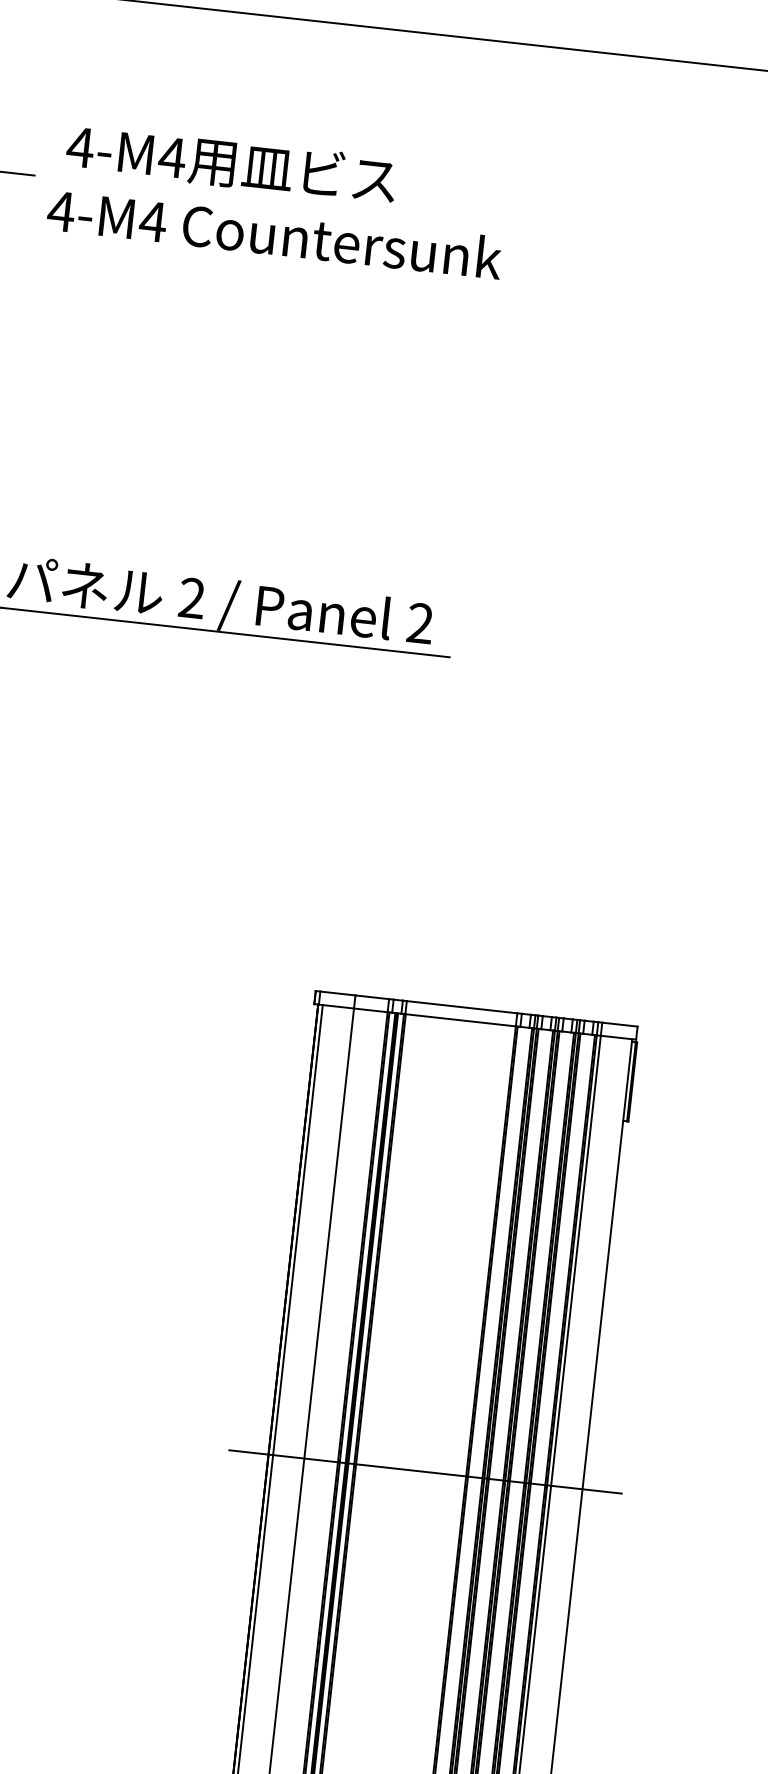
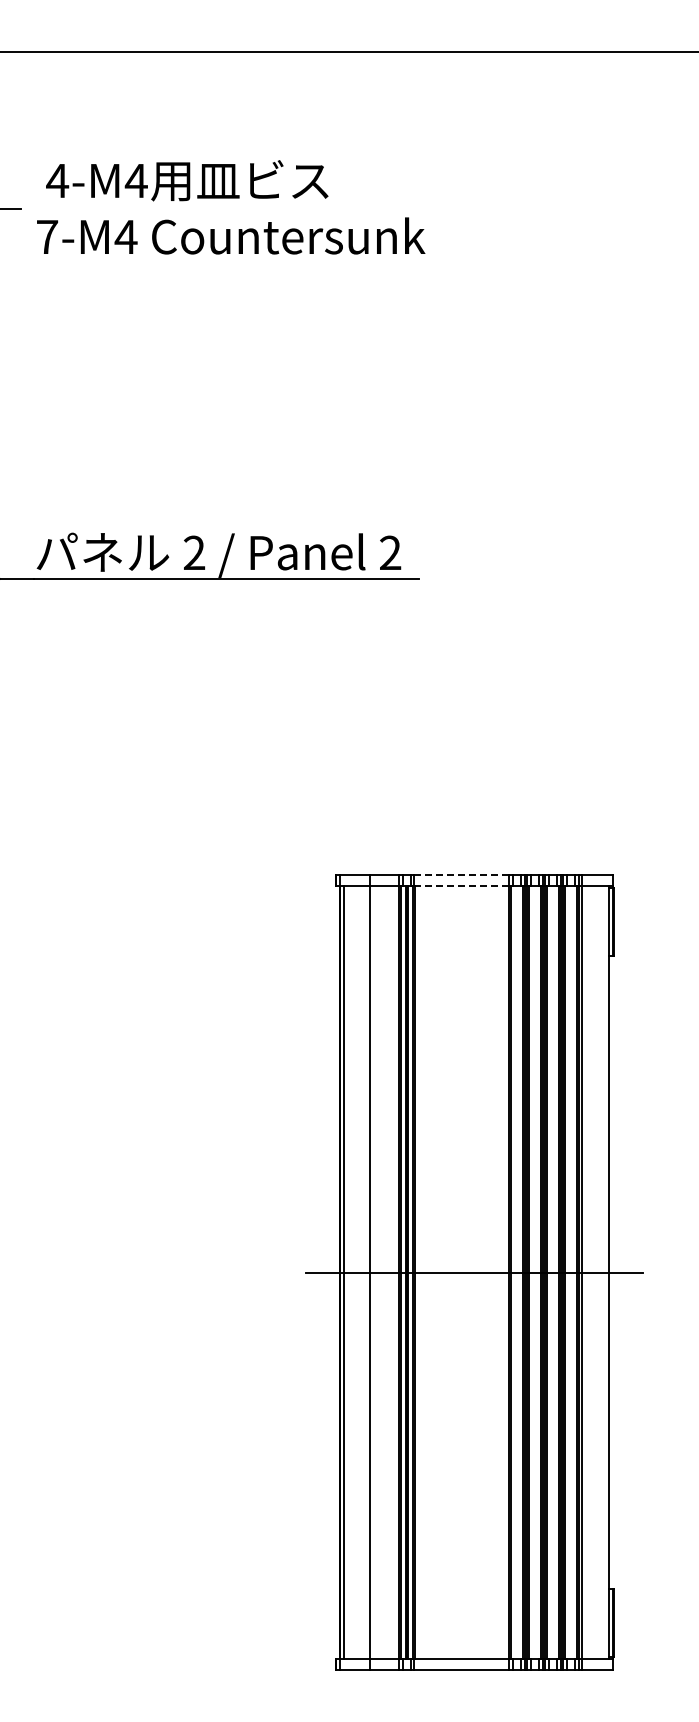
text: (60, 210) -> (46, 236), 4-M4 -> 7-M4
line: (462, 1006) -> (462, 874), solid -> dashed
line: (460, 1019) -> (461, 885), solid -> dashed

